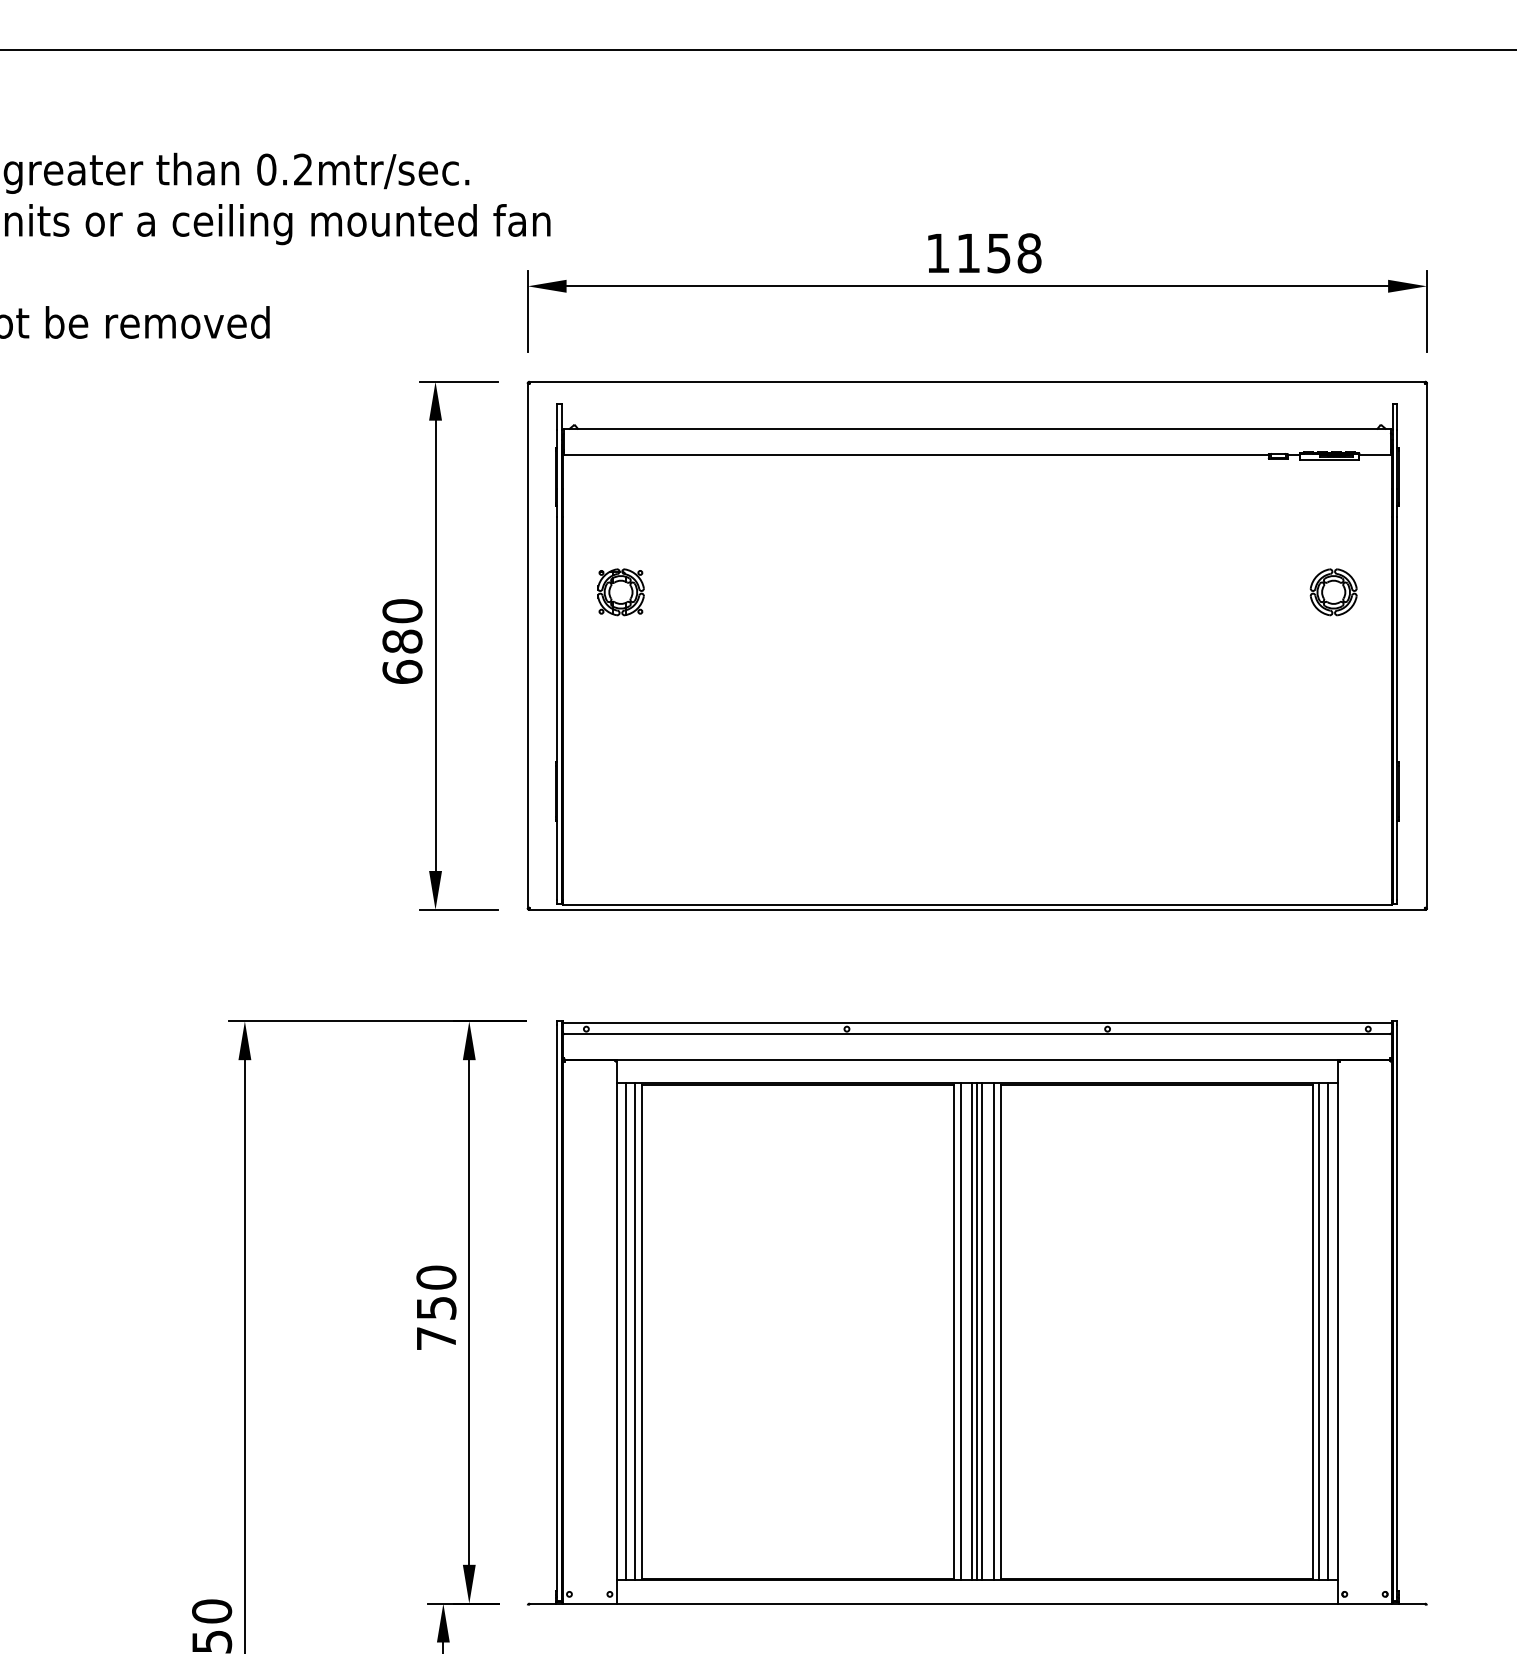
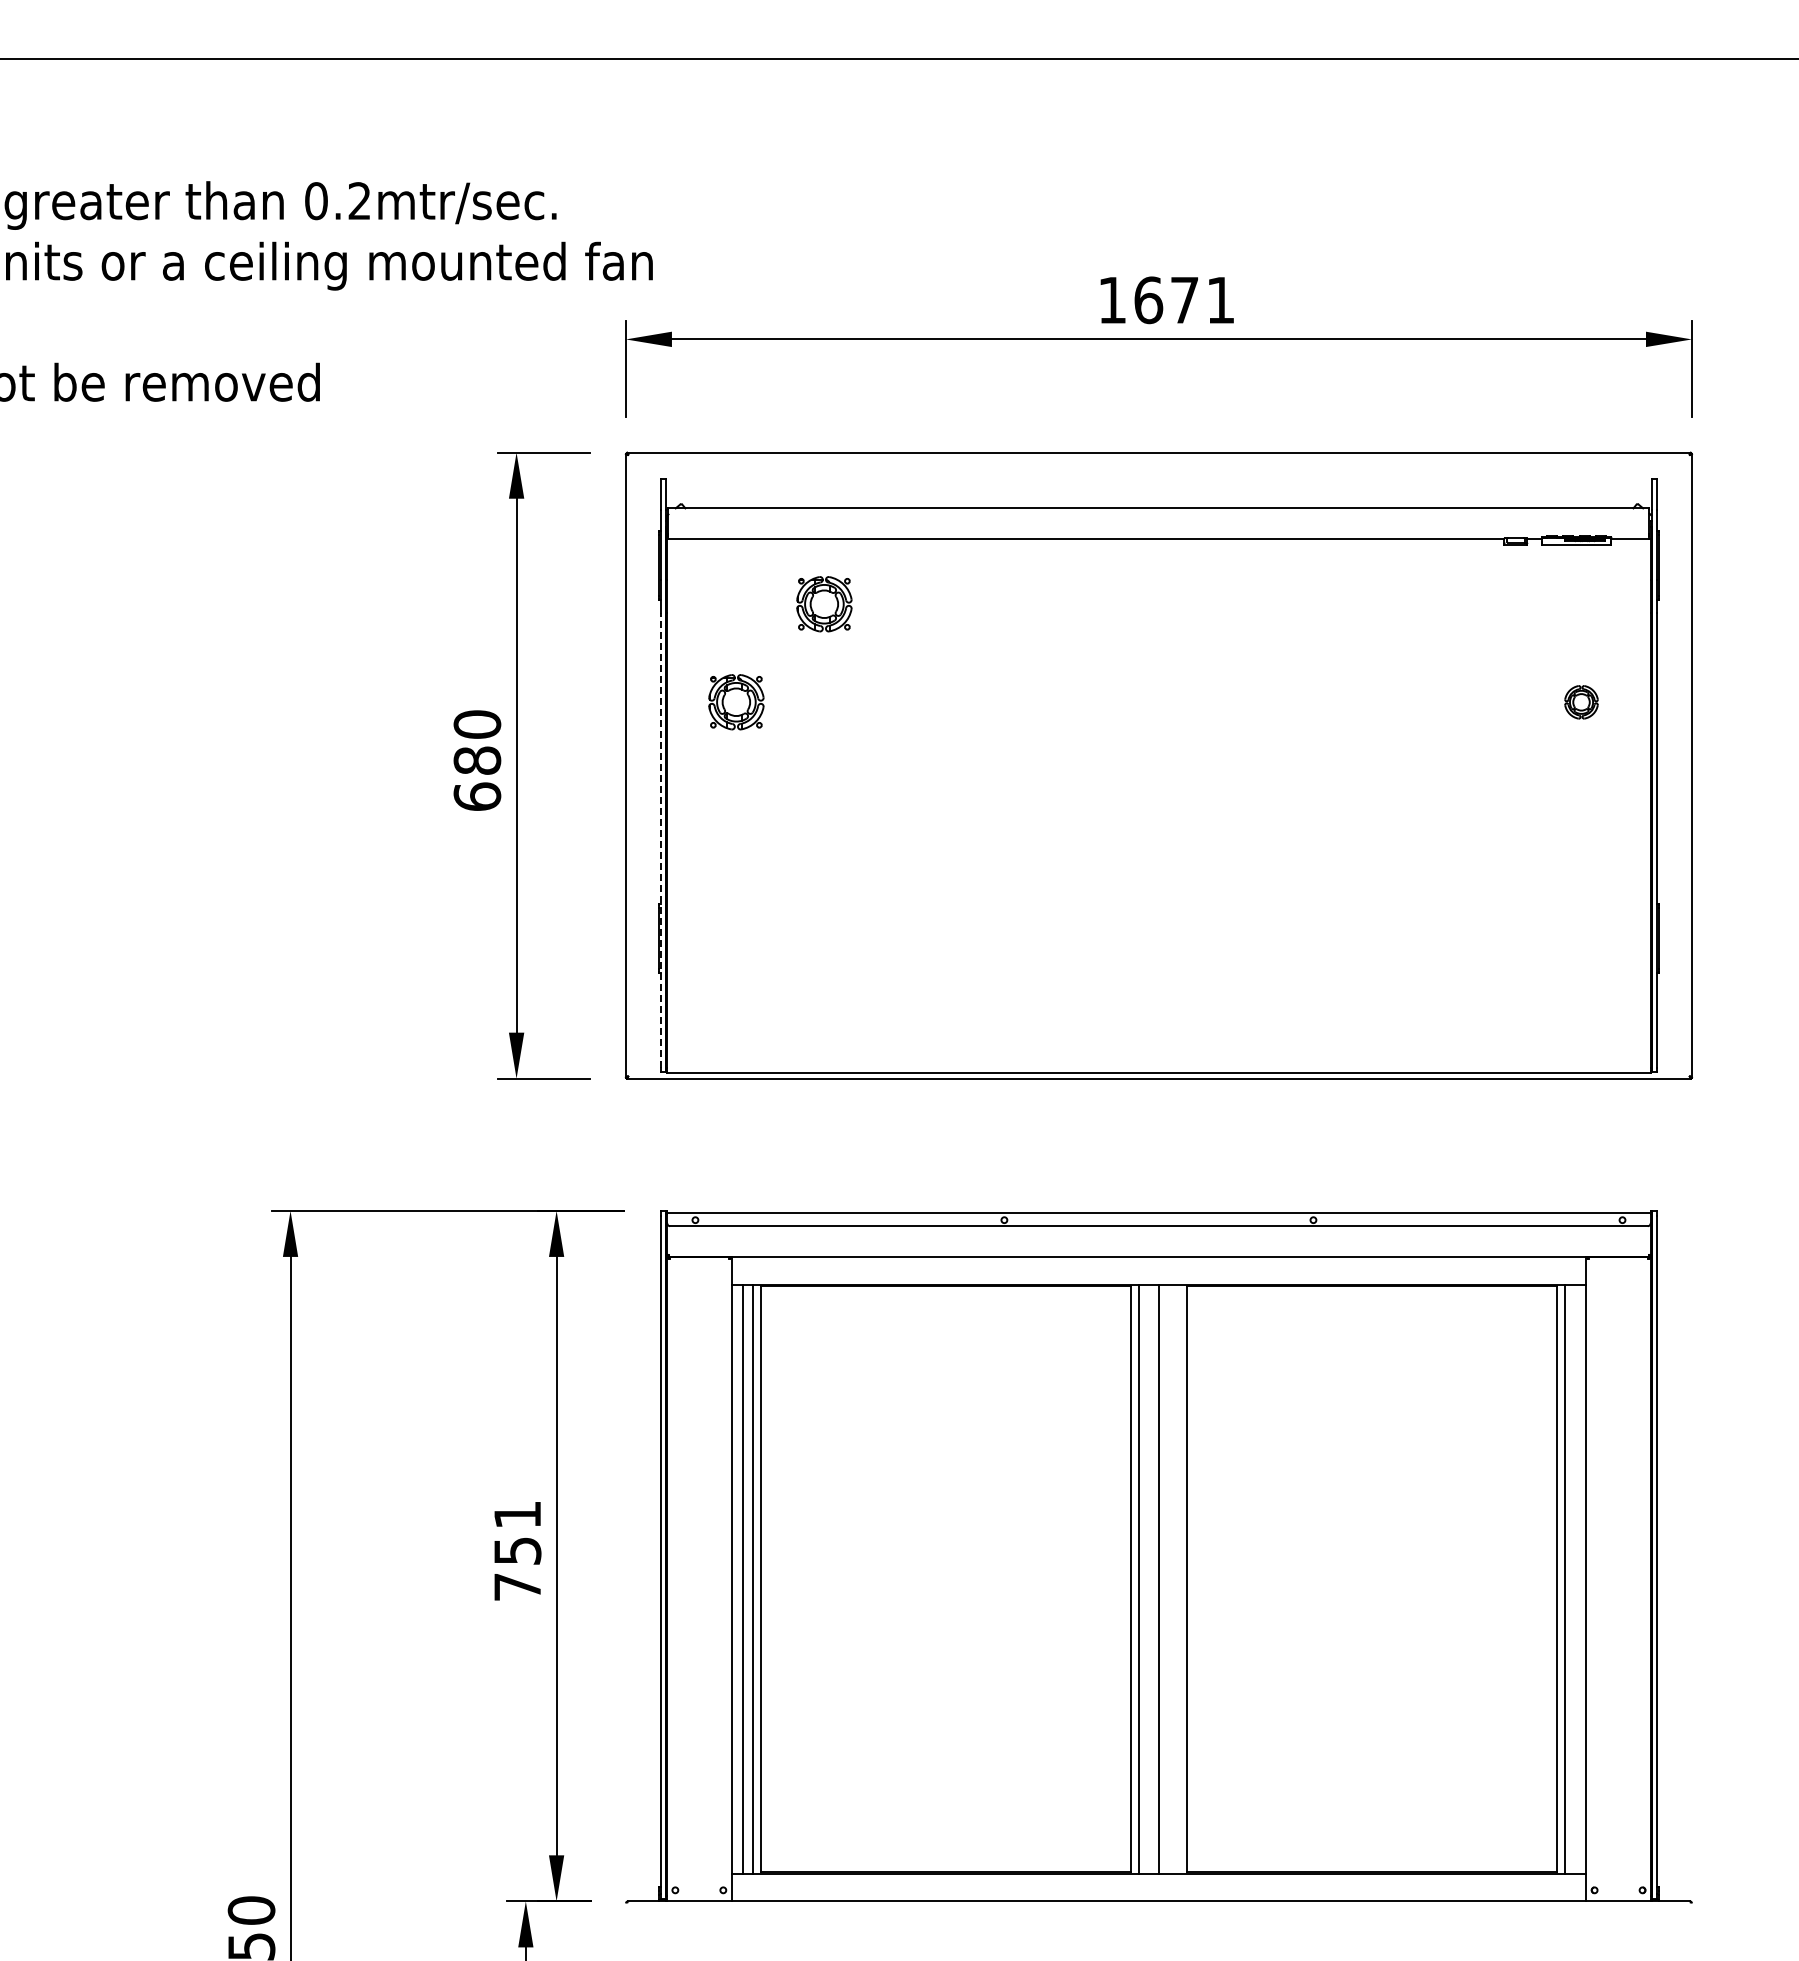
text: (998, 253) -> (1184, 300), 1158 -> 1671
part: (695, 509) -> (824, 604), added
part: (1333, 592) -> (1581, 702), size x0.6
line: (556, 708) -> (660, 839), solid -> dashed
text: (436, 1277) -> (517, 1514), 750 -> 751
line: (971, 1331) -> (1152, 1578), removed
line: (982, 1331) -> (1164, 1578), removed
line: (993, 1331) -> (1178, 1578), removed
line: (1328, 1331) -> (1575, 1578), removed

